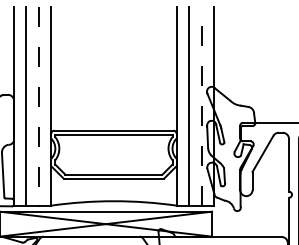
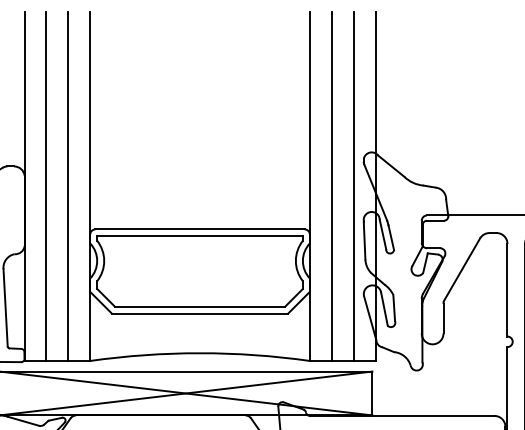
line: (201, 105) -> (353, 185), dashed -> solid
line: (38, 106) -> (67, 186), dashed -> solid

